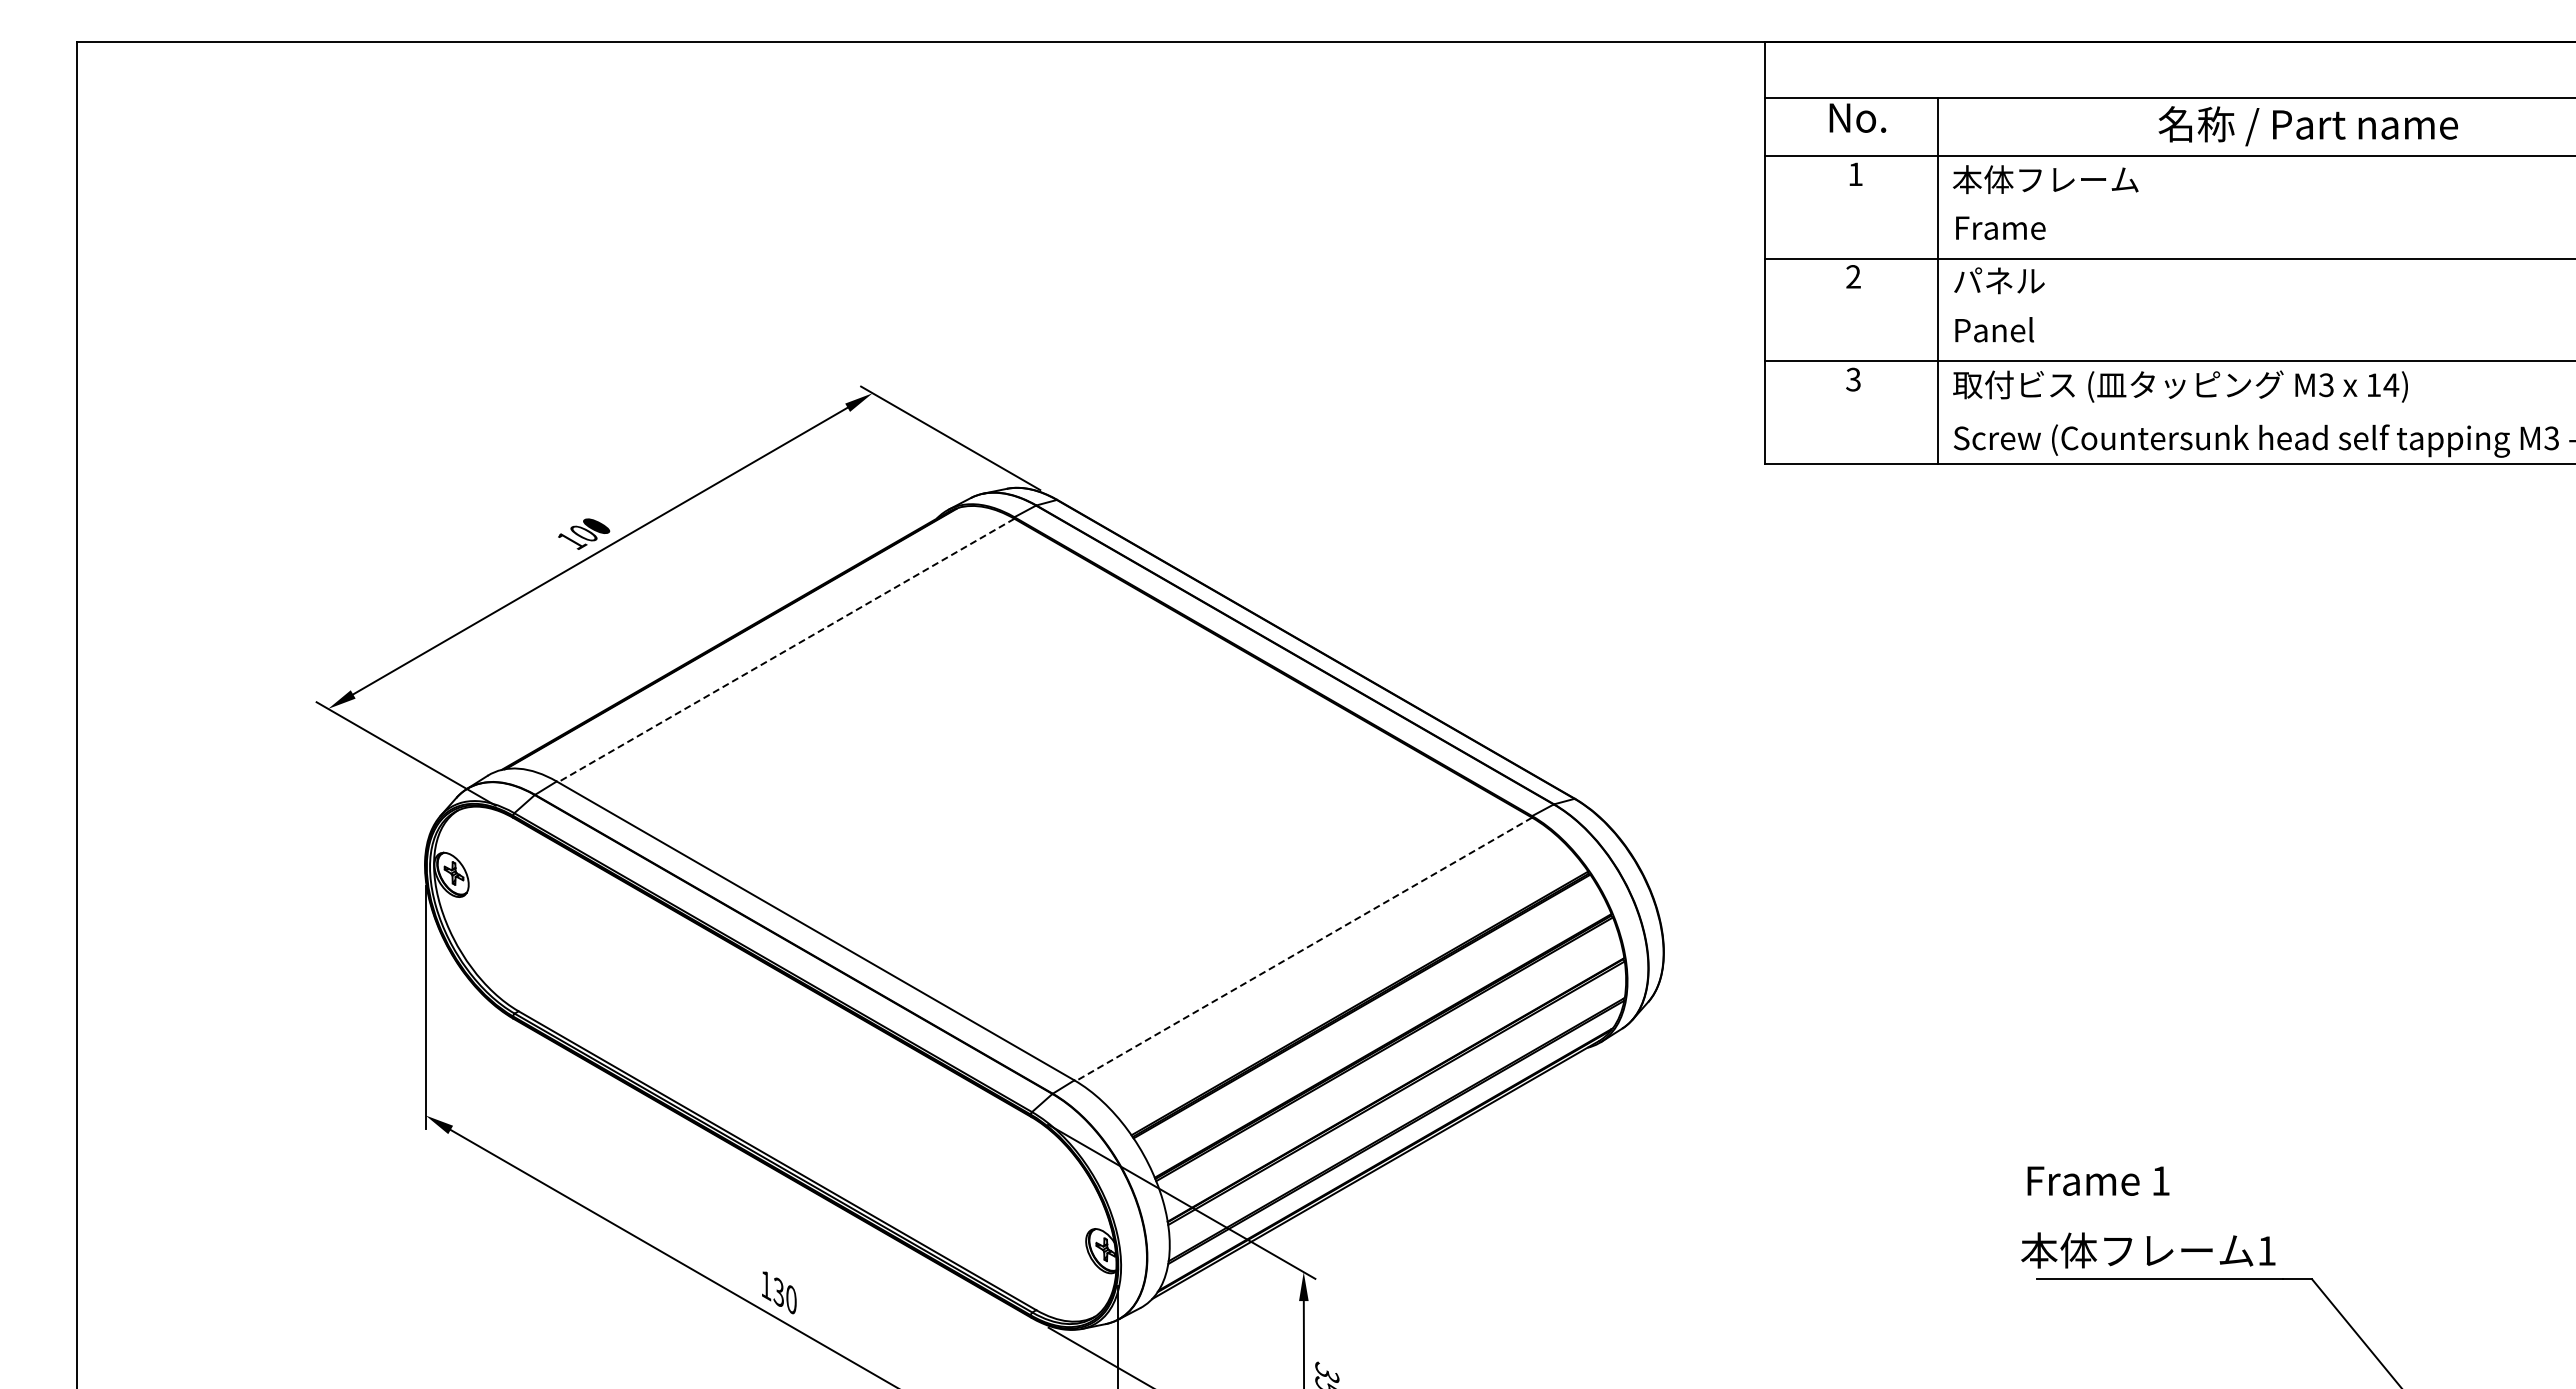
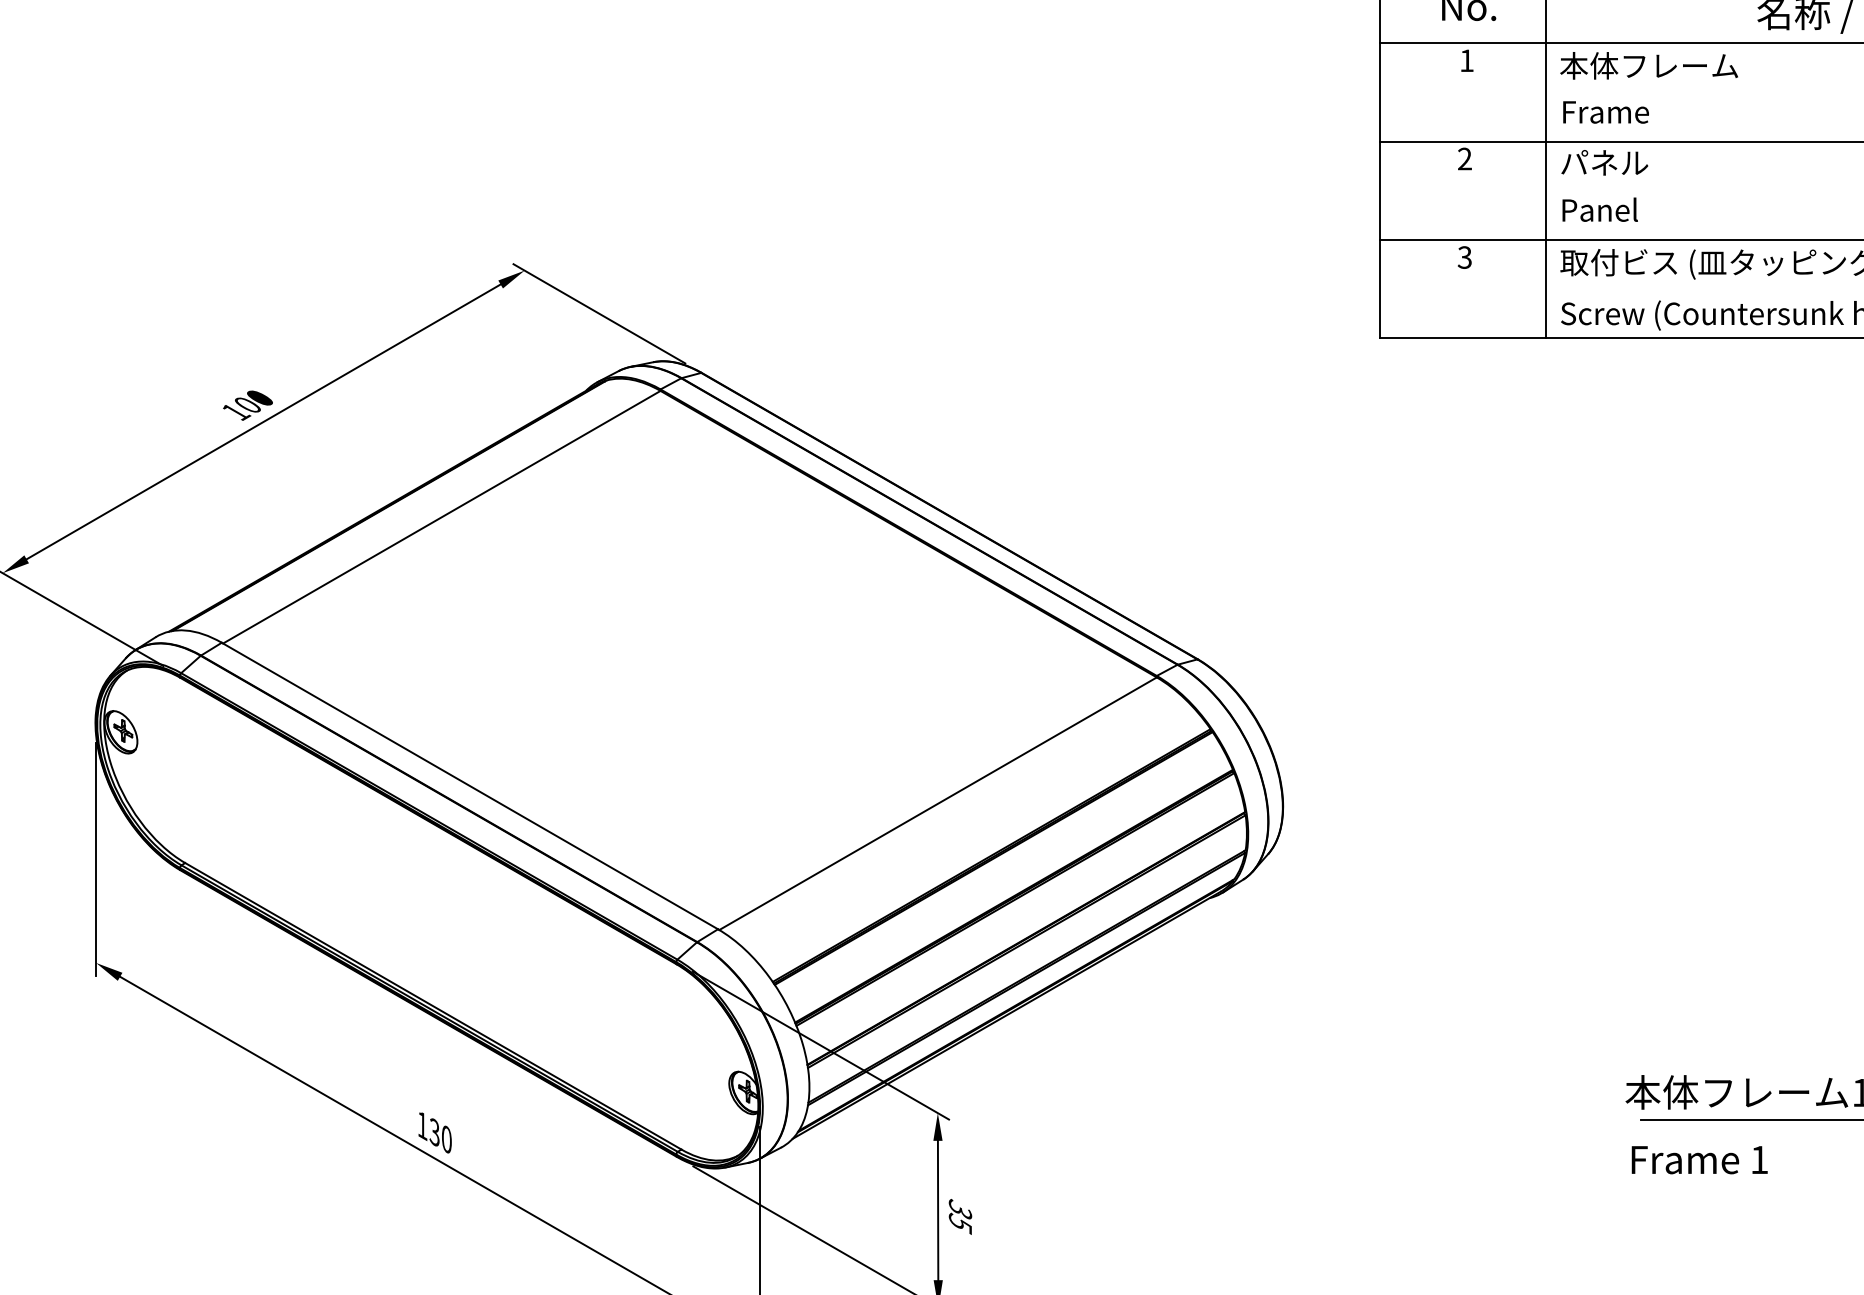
line: (785, 650) -> (441, 517), dashed -> solid
line: (1303, 949) -> (937, 803), dashed -> solid
text: (2098, 1180) -> (1699, 1159), moved

